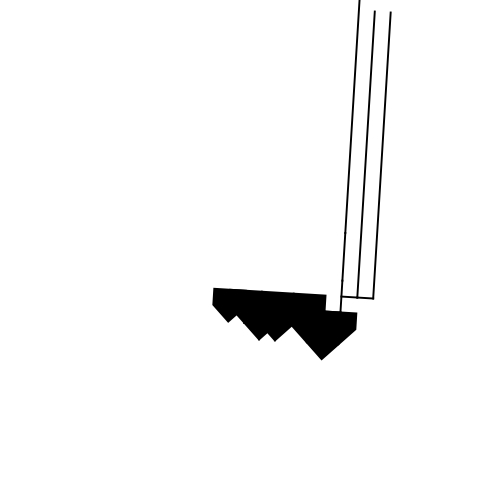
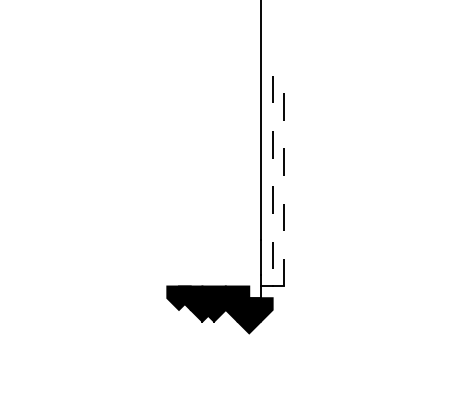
line: (382, 154) -> (284, 180), solid -> dashed
line: (365, 155) -> (272, 181), solid -> dashed

